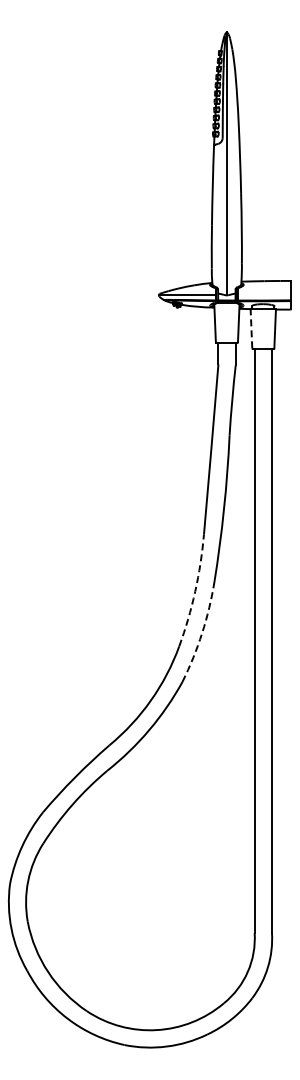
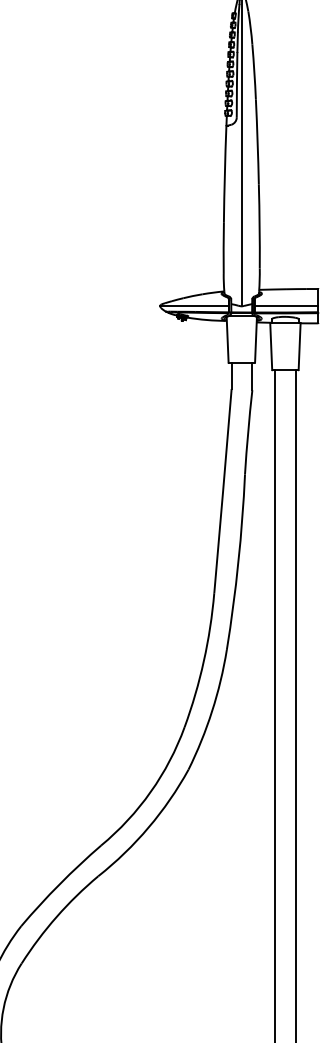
line: (263, 295) -> (285, 306), added
line: (251, 328) -> (271, 346), dashed -> solid
arc: (195, 591) -> (204, 661), dashed -> solid
arc: (202, 633) -> (212, 711), dashed -> solid

